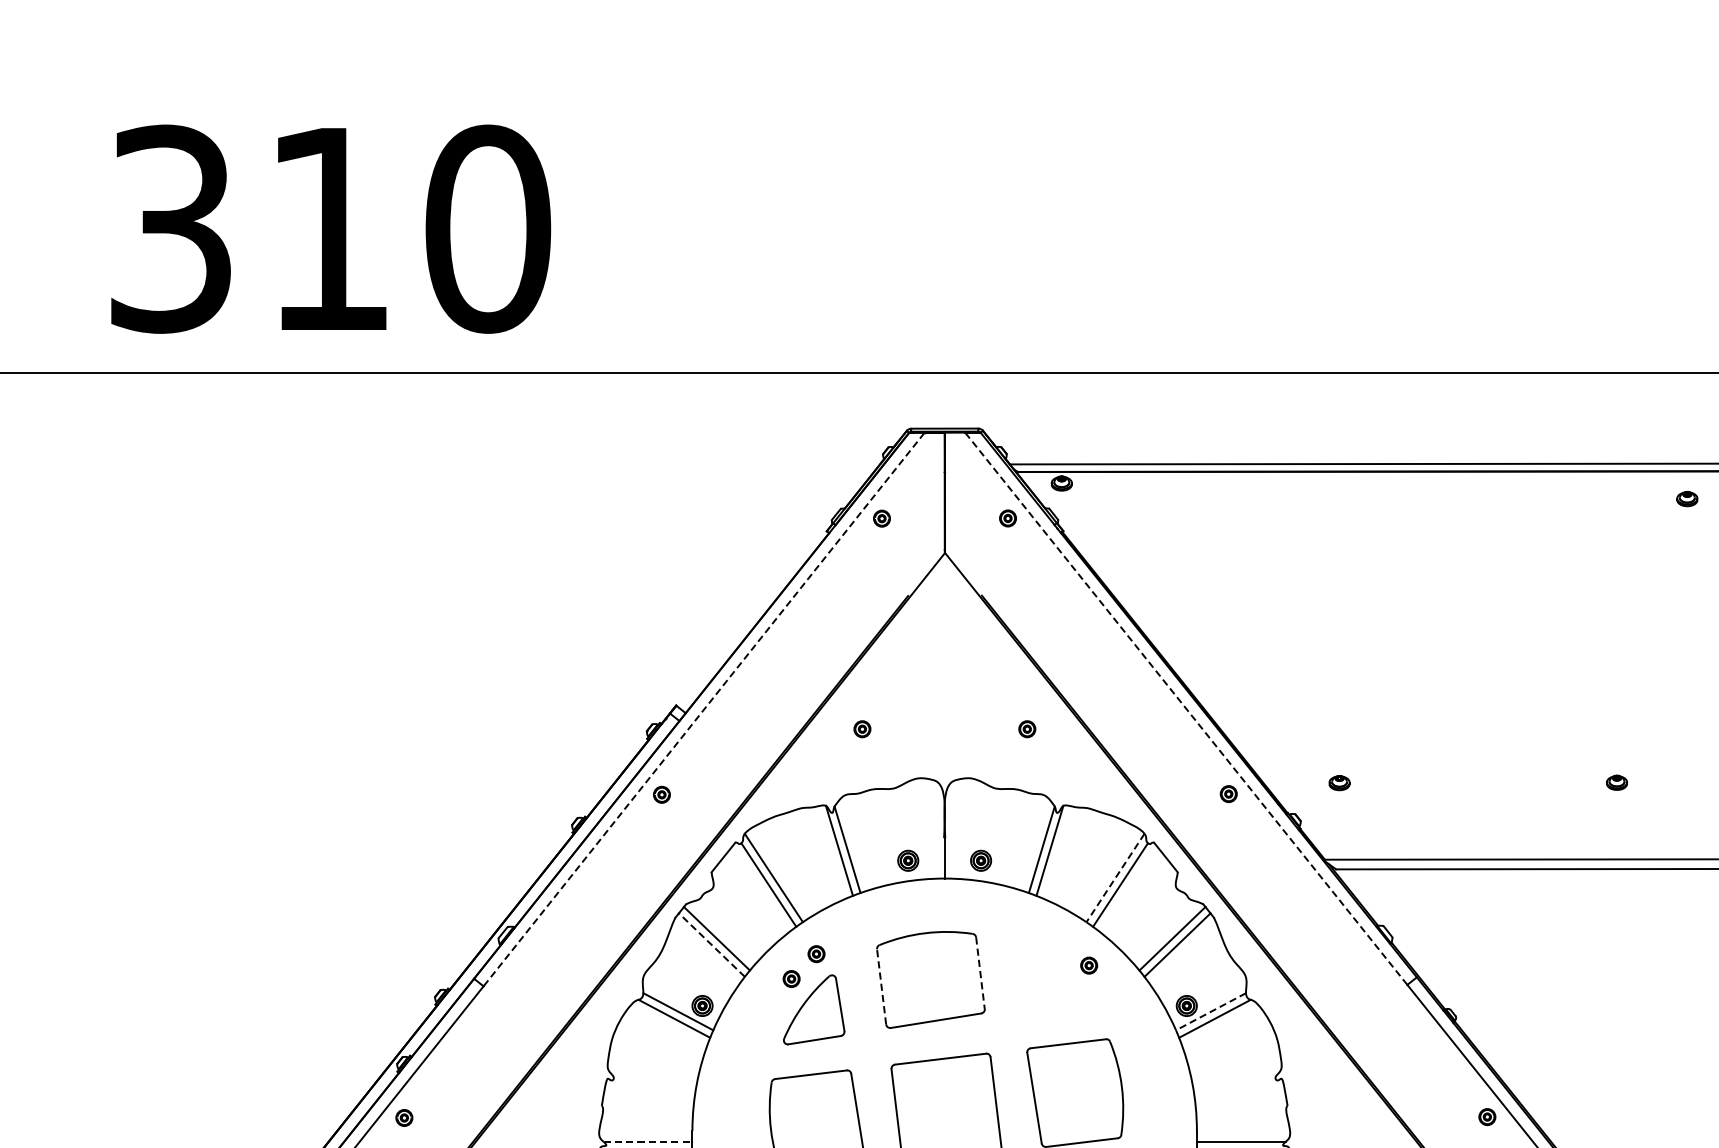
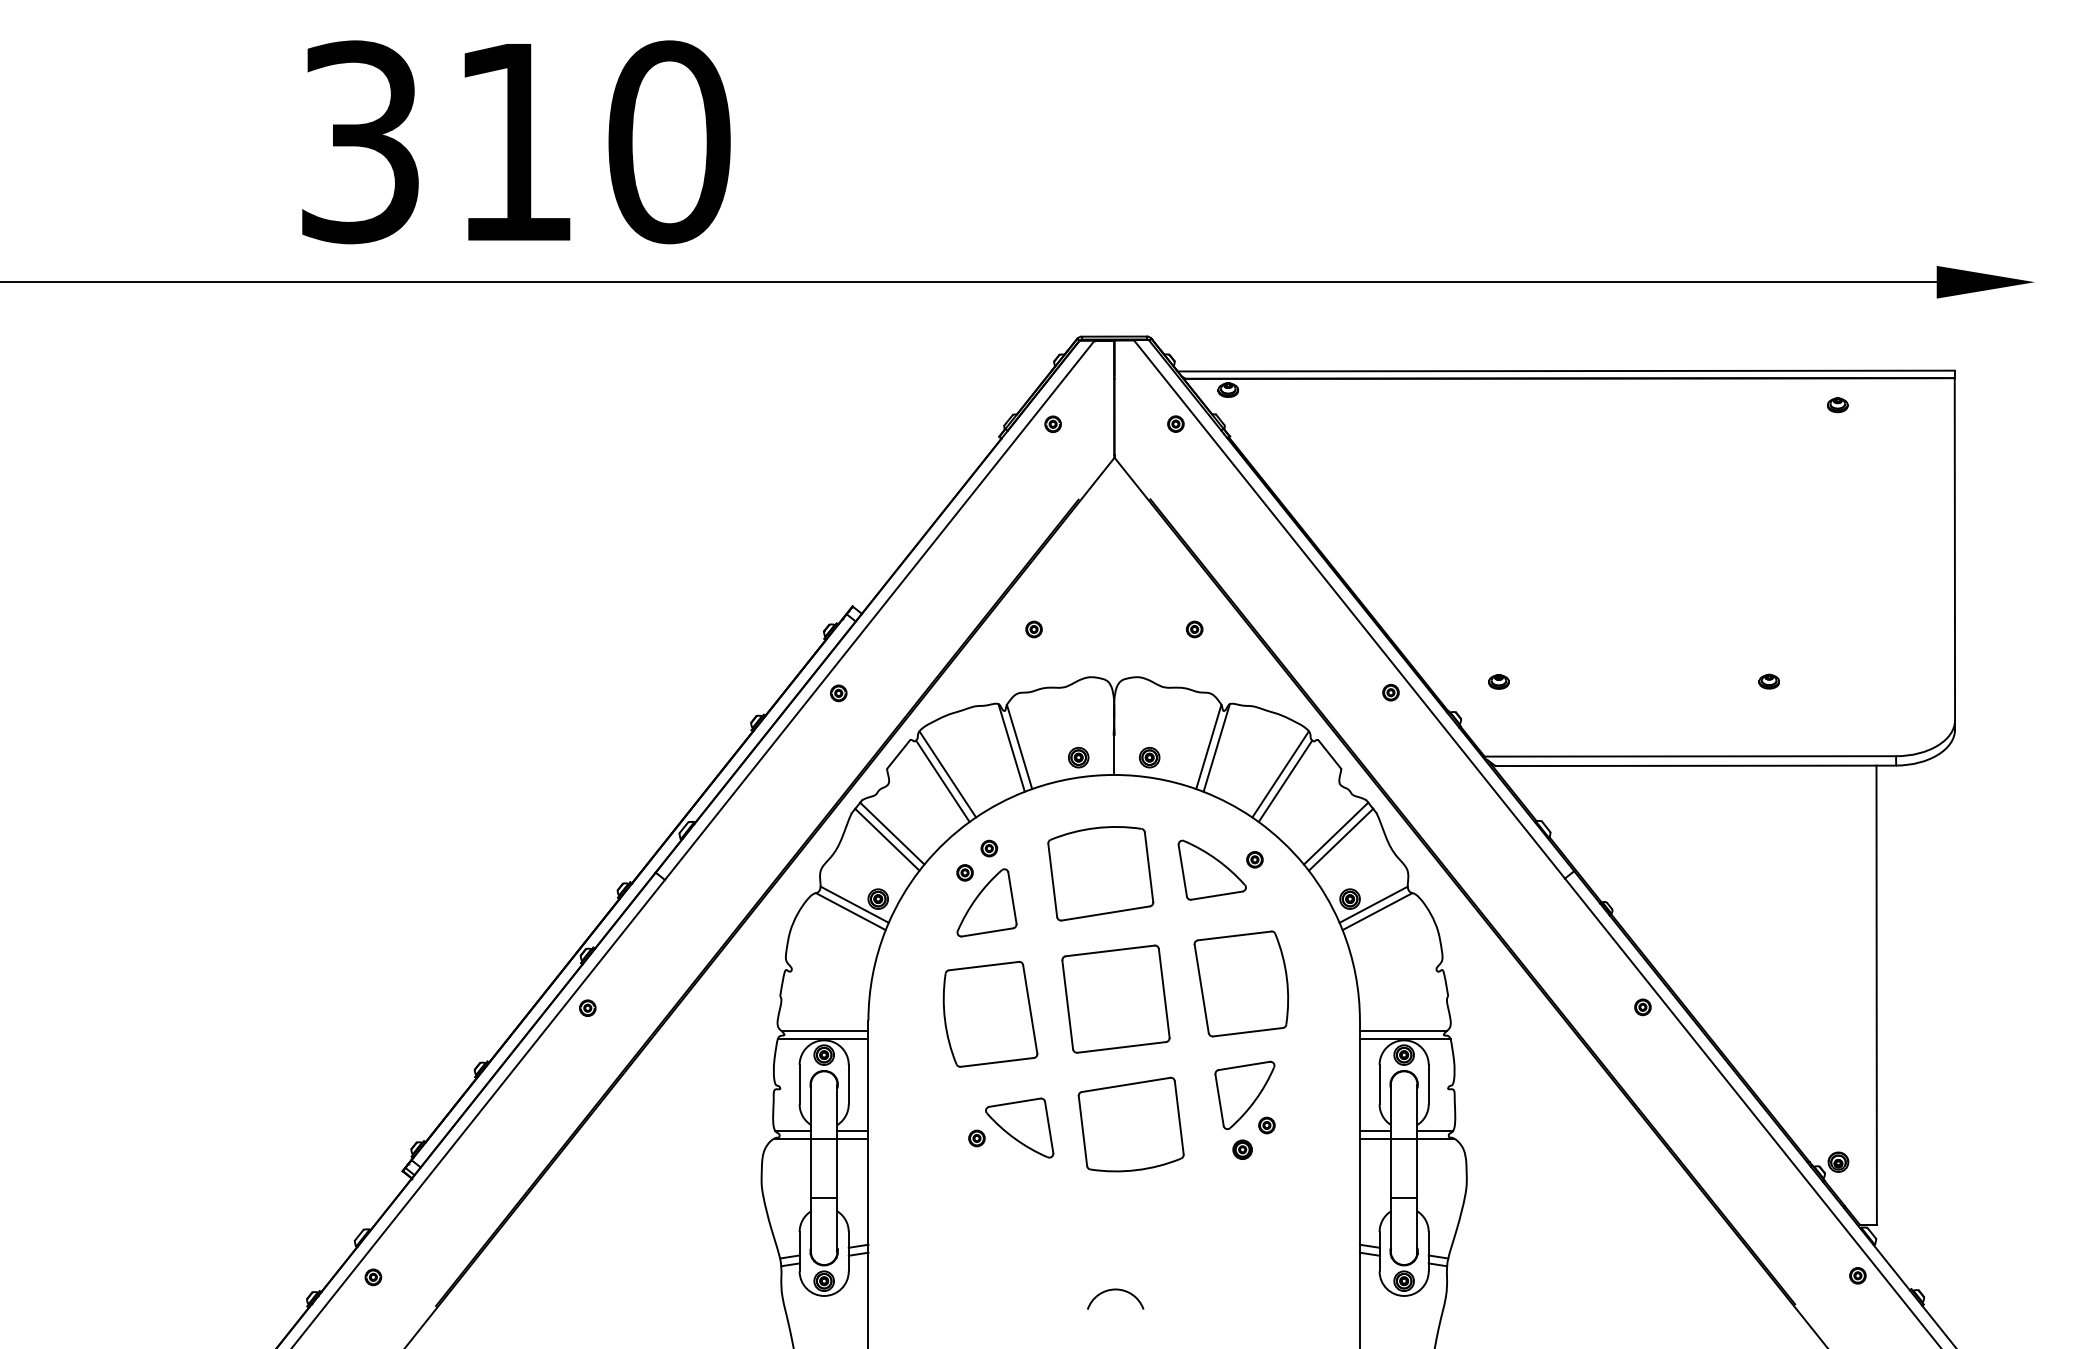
line: (1186, 708) -> (1349, 609), dashed -> solid
line: (703, 709) -> (879, 610), dashed -> solid
line: (1115, 878) -> (1280, 774), dashed -> solid
line: (712, 944) -> (887, 839), dashed -> solid
line: (980, 973) -> (1149, 867), dashed -> solid
part: (1044, 975) -> (1211, 869), added
line: (881, 986) -> (1052, 880), dashed -> solid
line: (1210, 1011) -> (1373, 904), dashed -> solid
line: (648, 1141) -> (825, 1031), dashed -> solid

